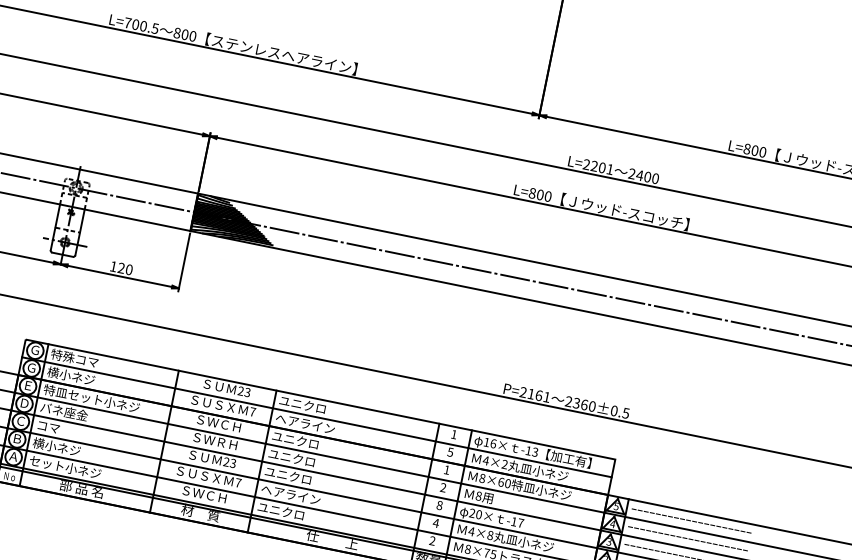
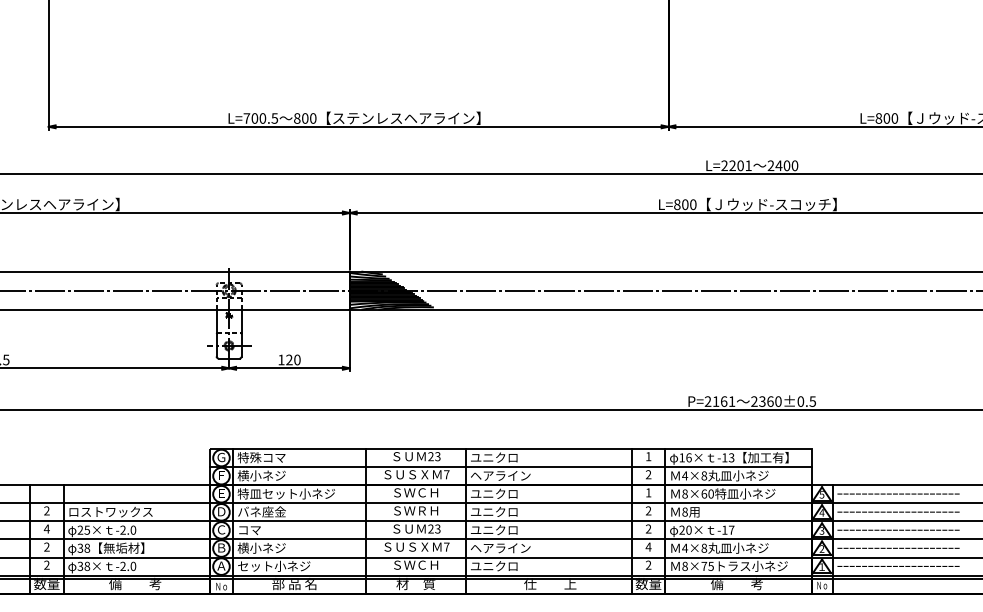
text: (31, 367) -> (221, 475), Ｇ -> Ｆ
text: (450, 452) -> (648, 474), 5 -> 2
text: (505, 464) -> (704, 475), 4×2 -> 4×8
text: (439, 504) -> (648, 528), 8 -> 2

